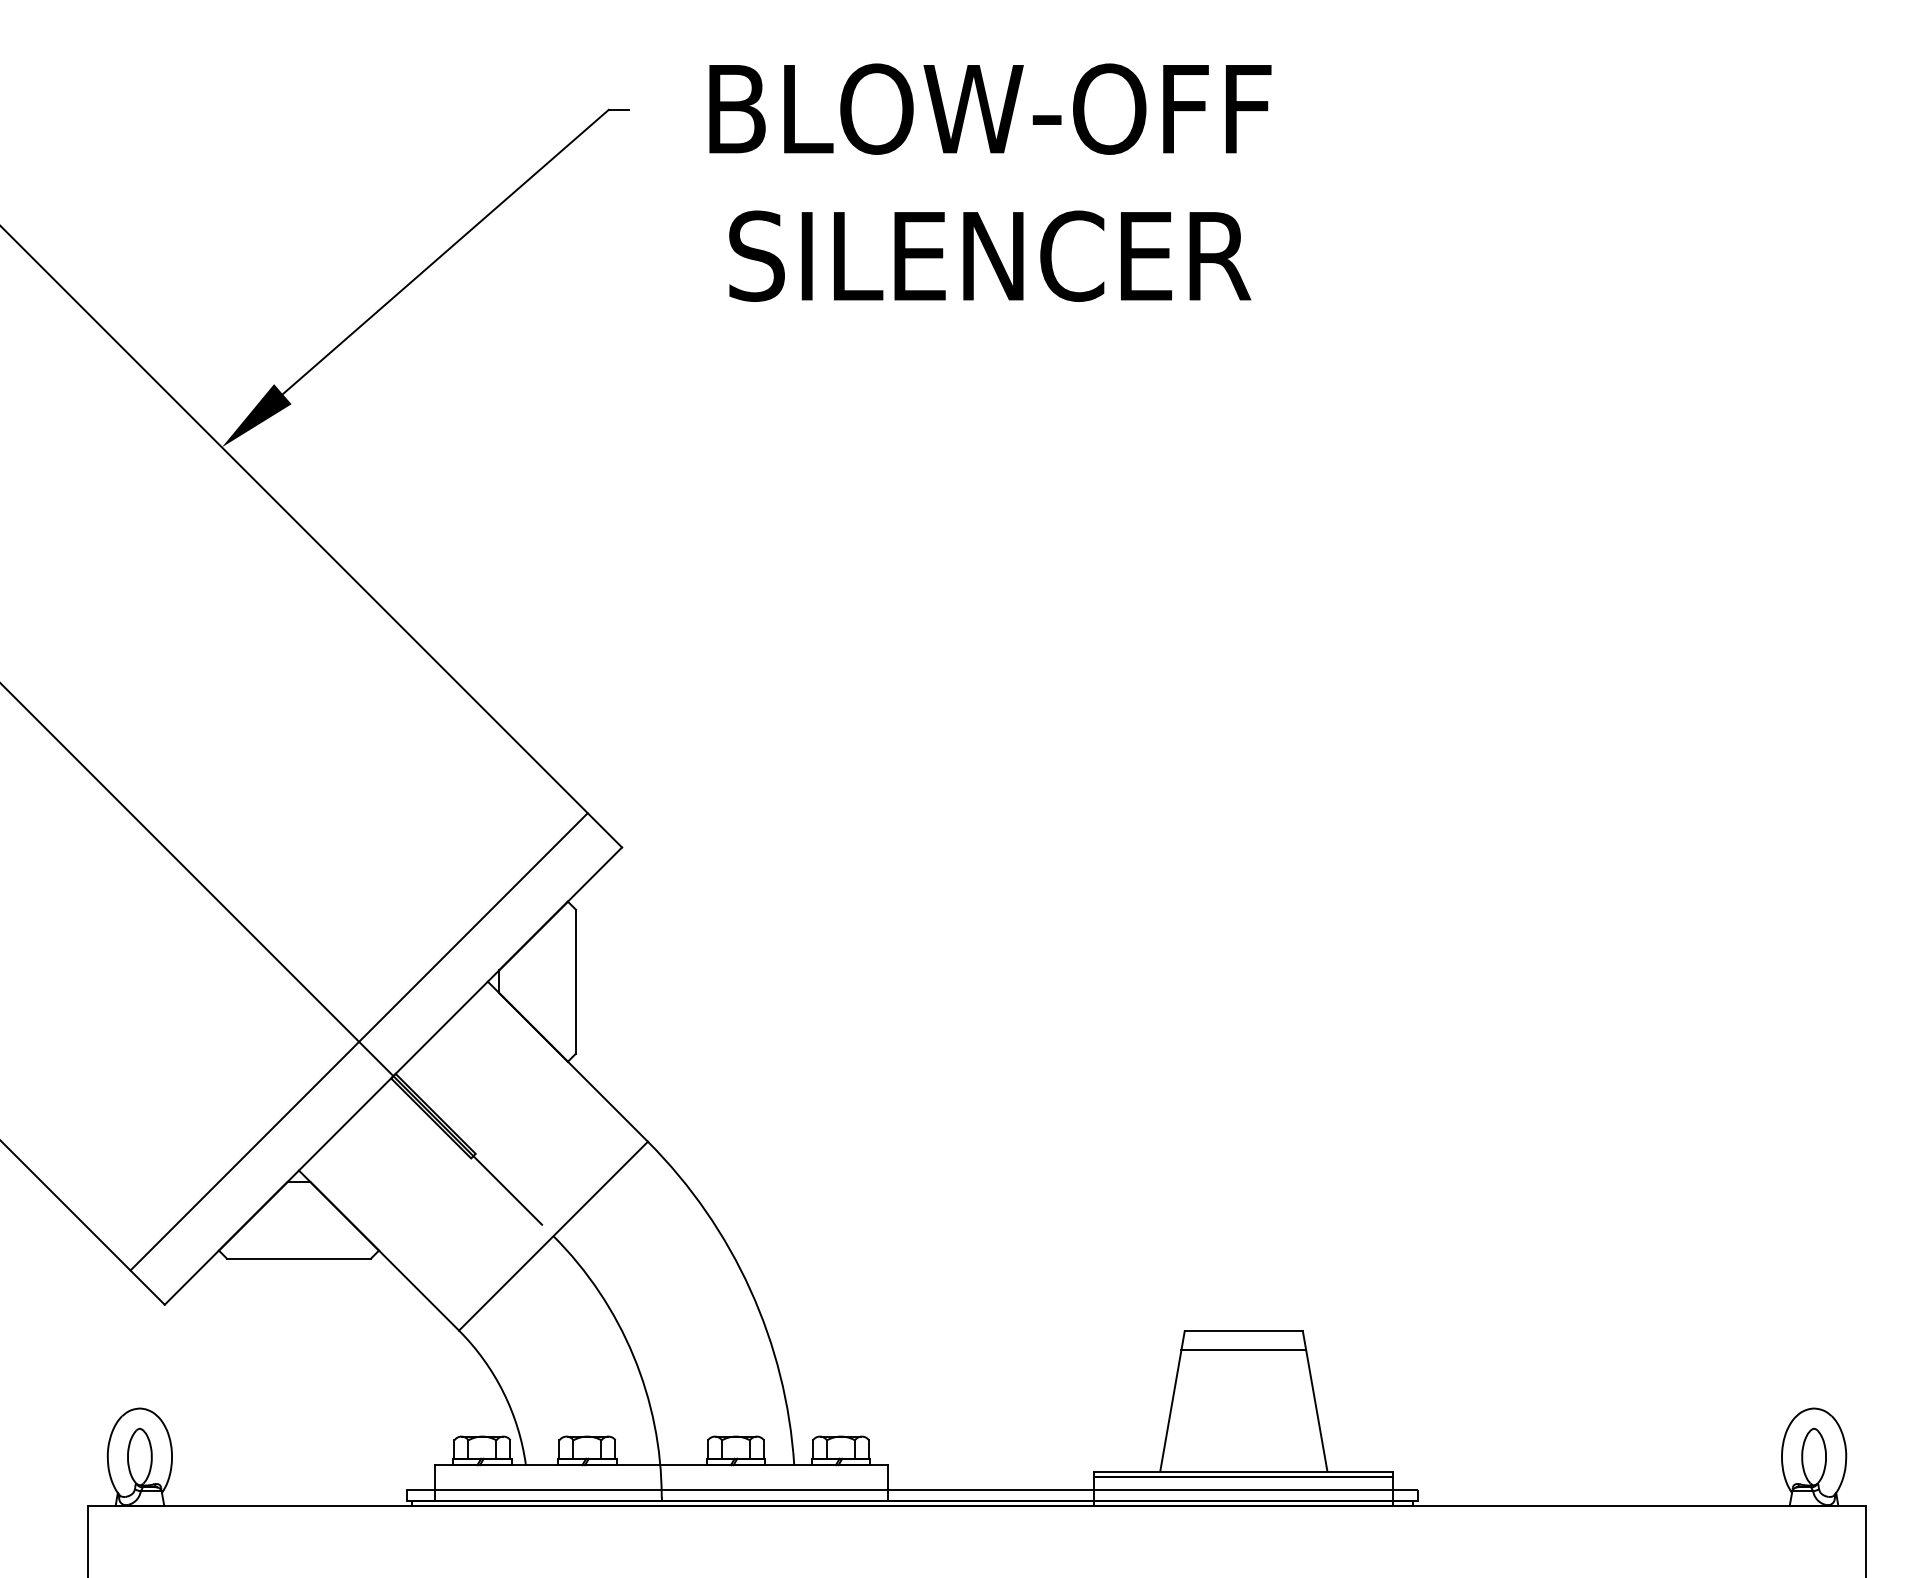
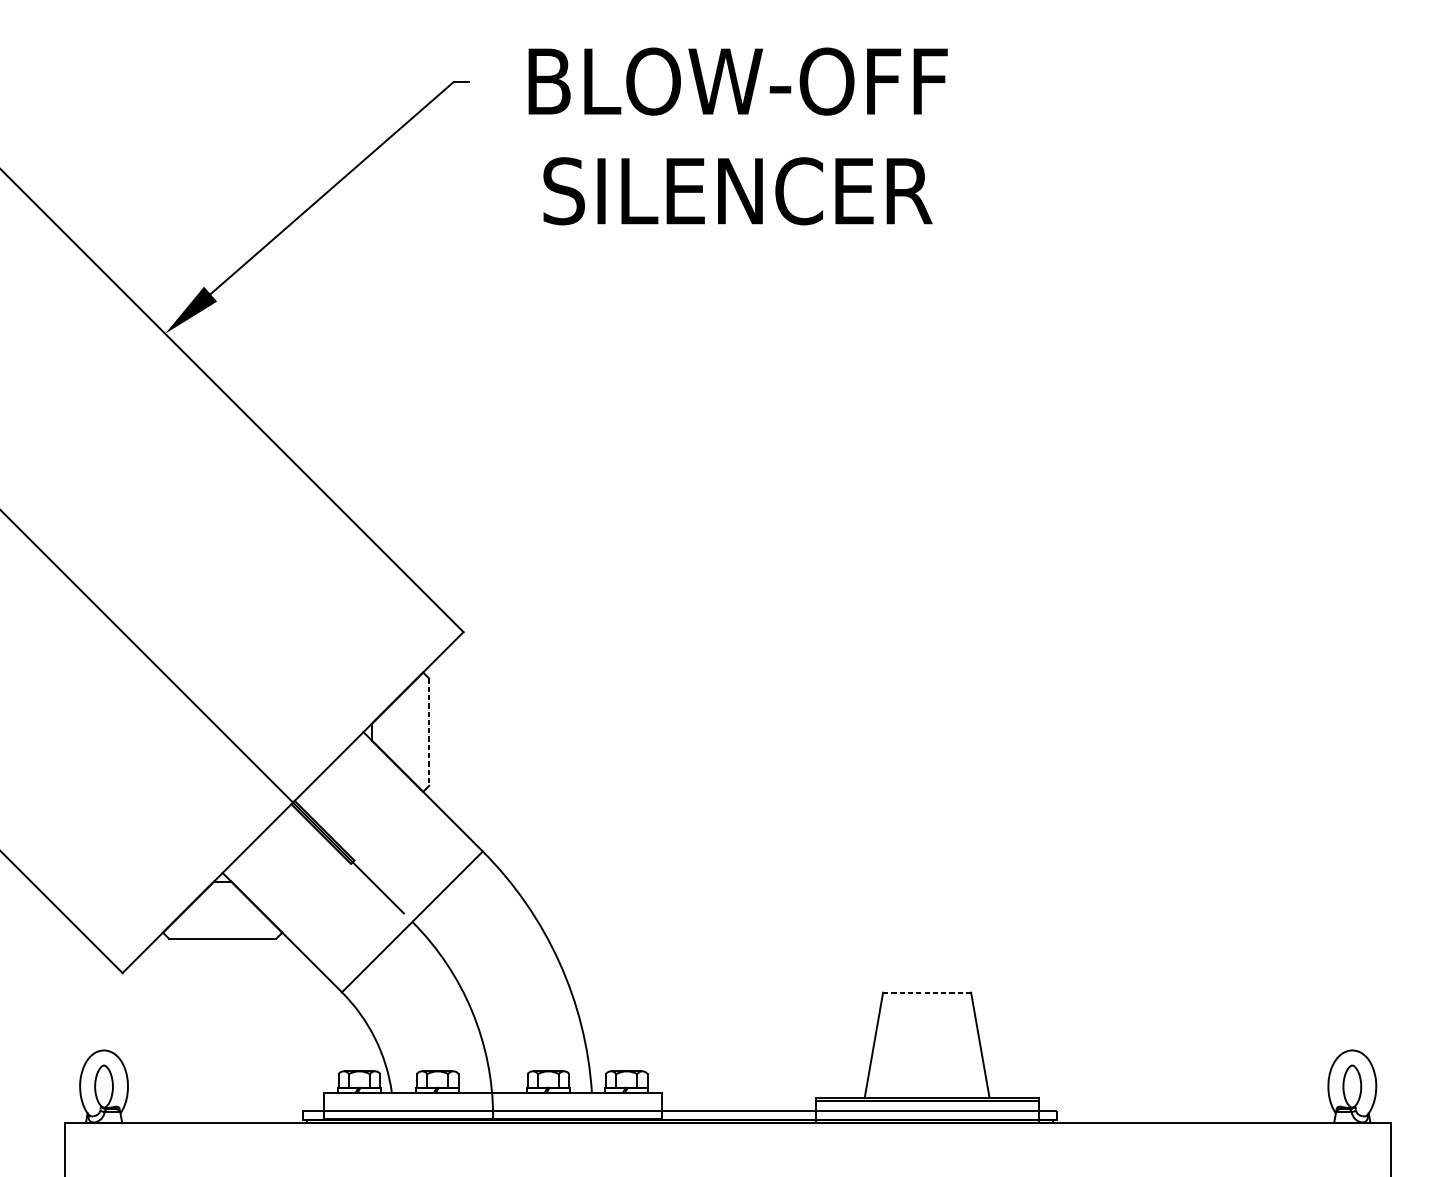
line: (575, 982) -> (428, 732), solid -> dashed
line: (358, 1041) -> (267, 776), removed
line: (1244, 1331) -> (927, 992), solid -> dashed
line: (1243, 1349) -> (926, 1006), removed

